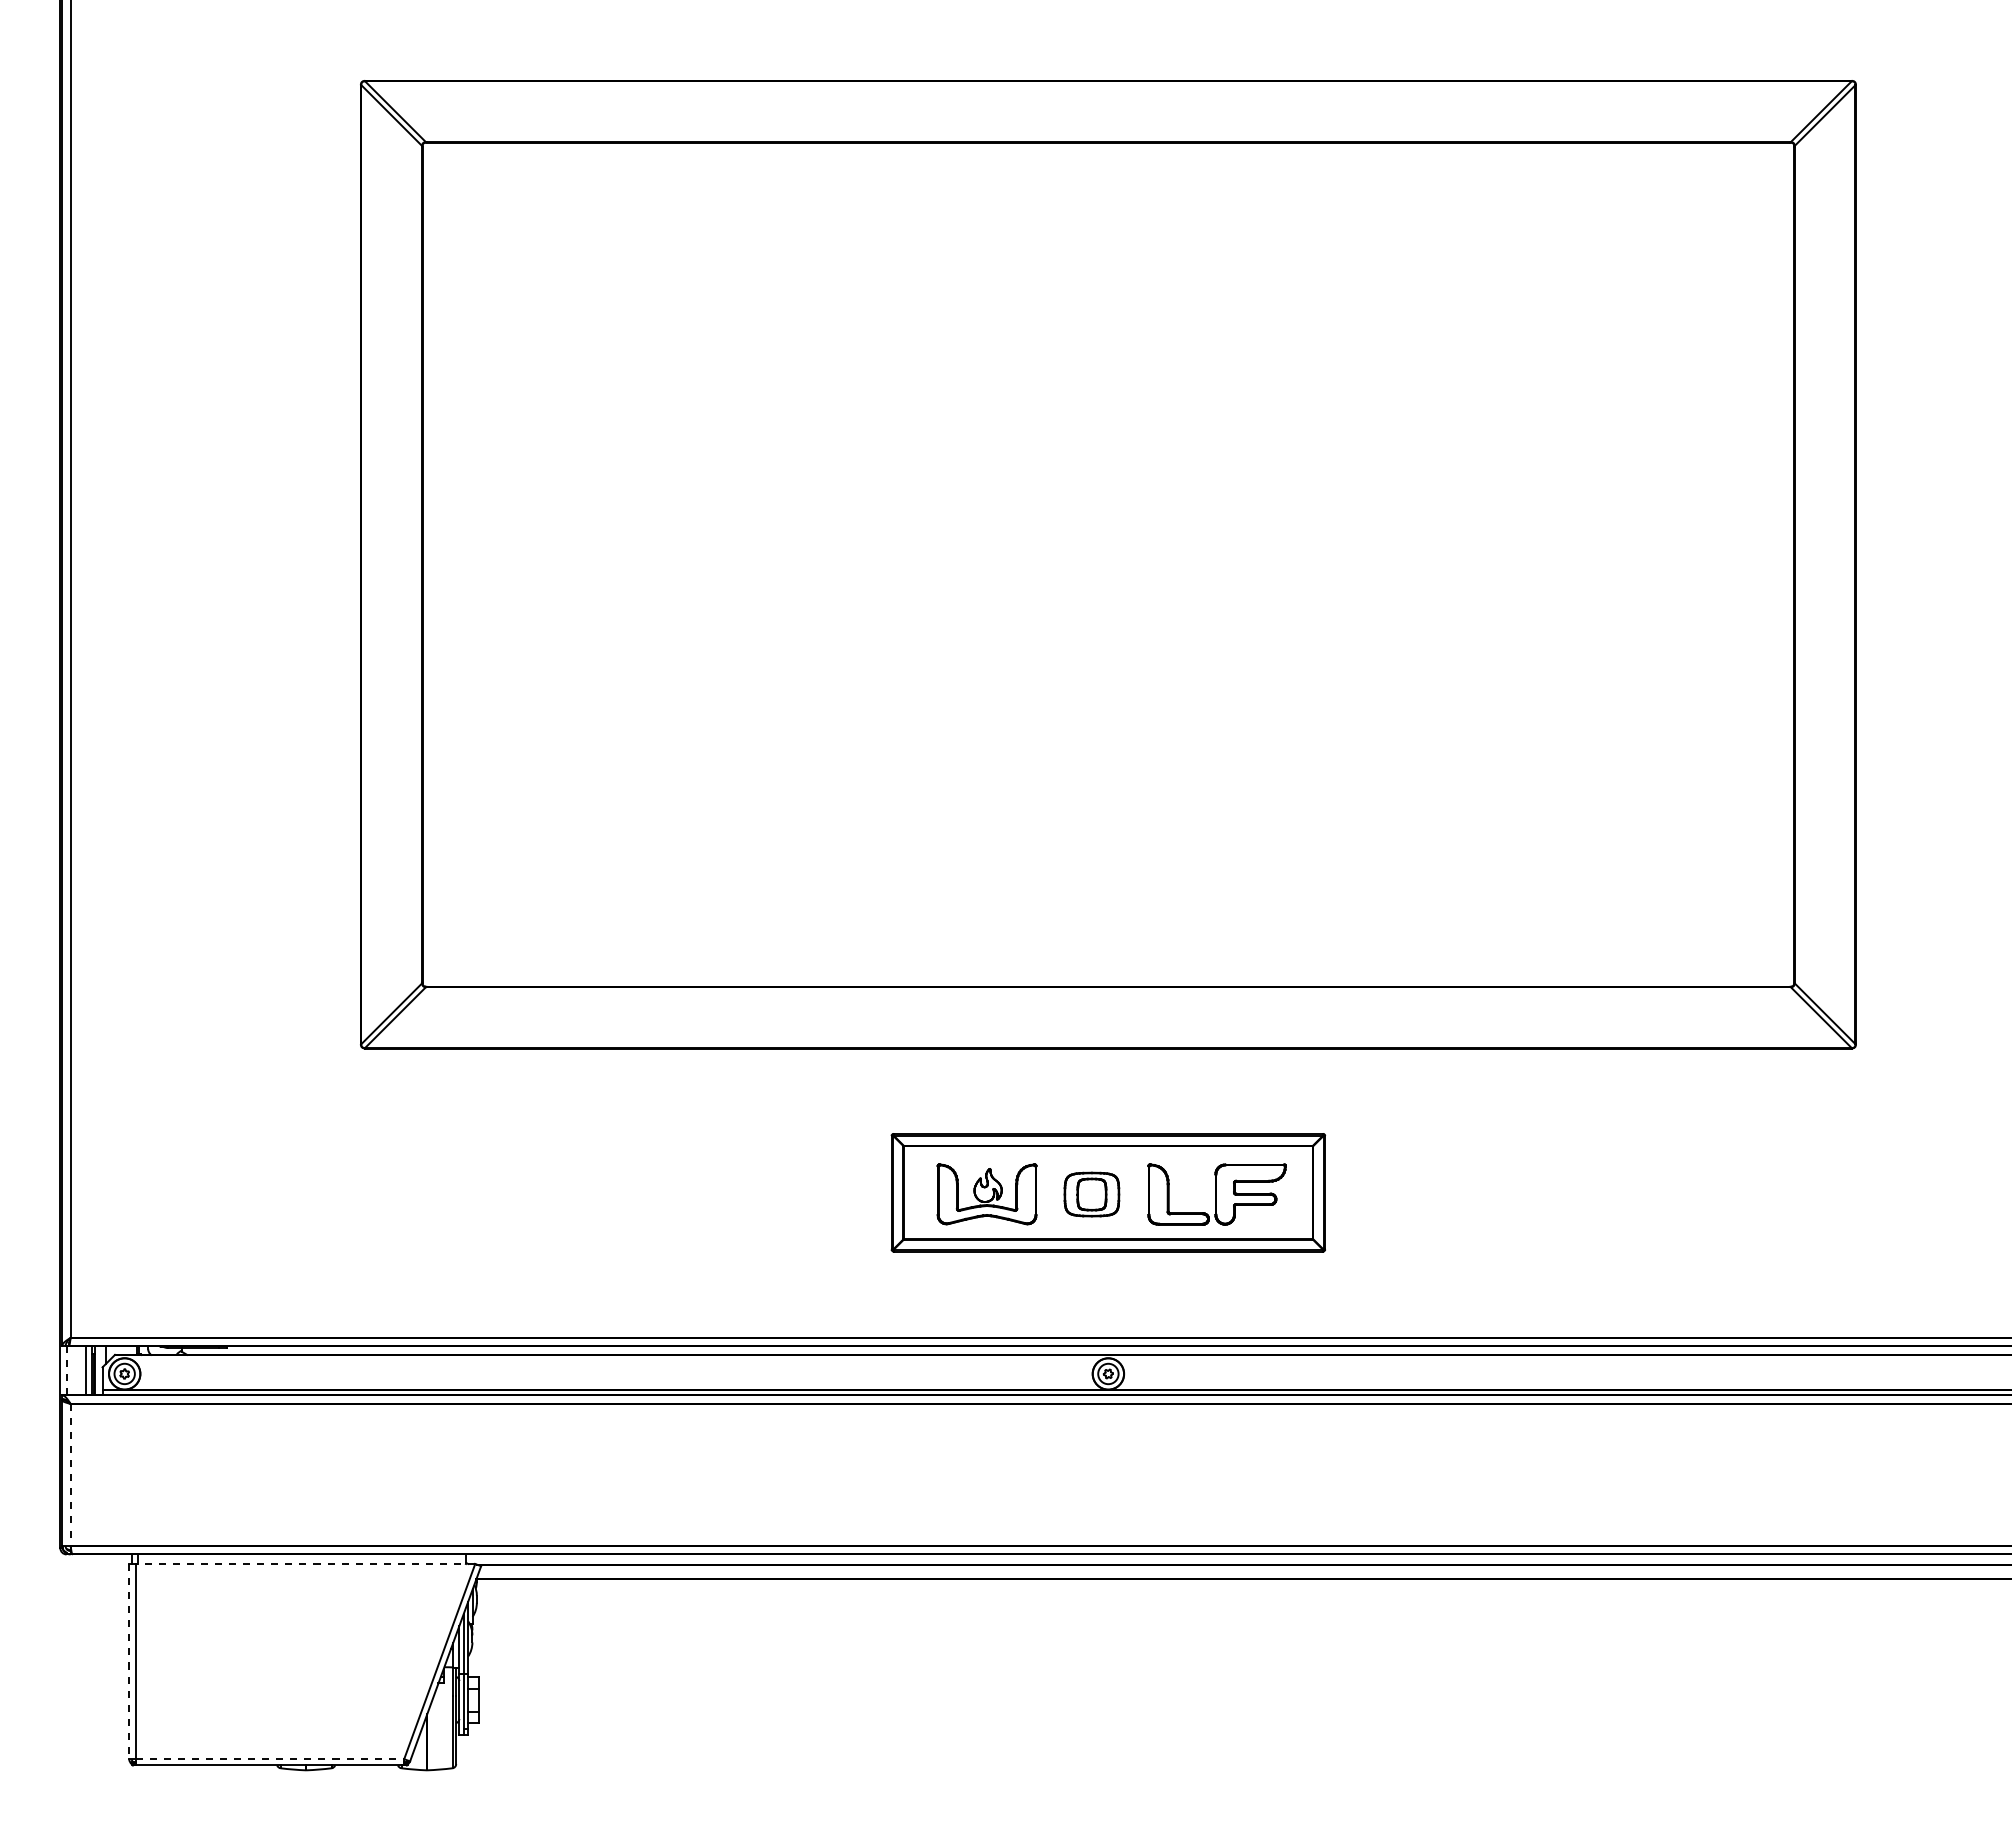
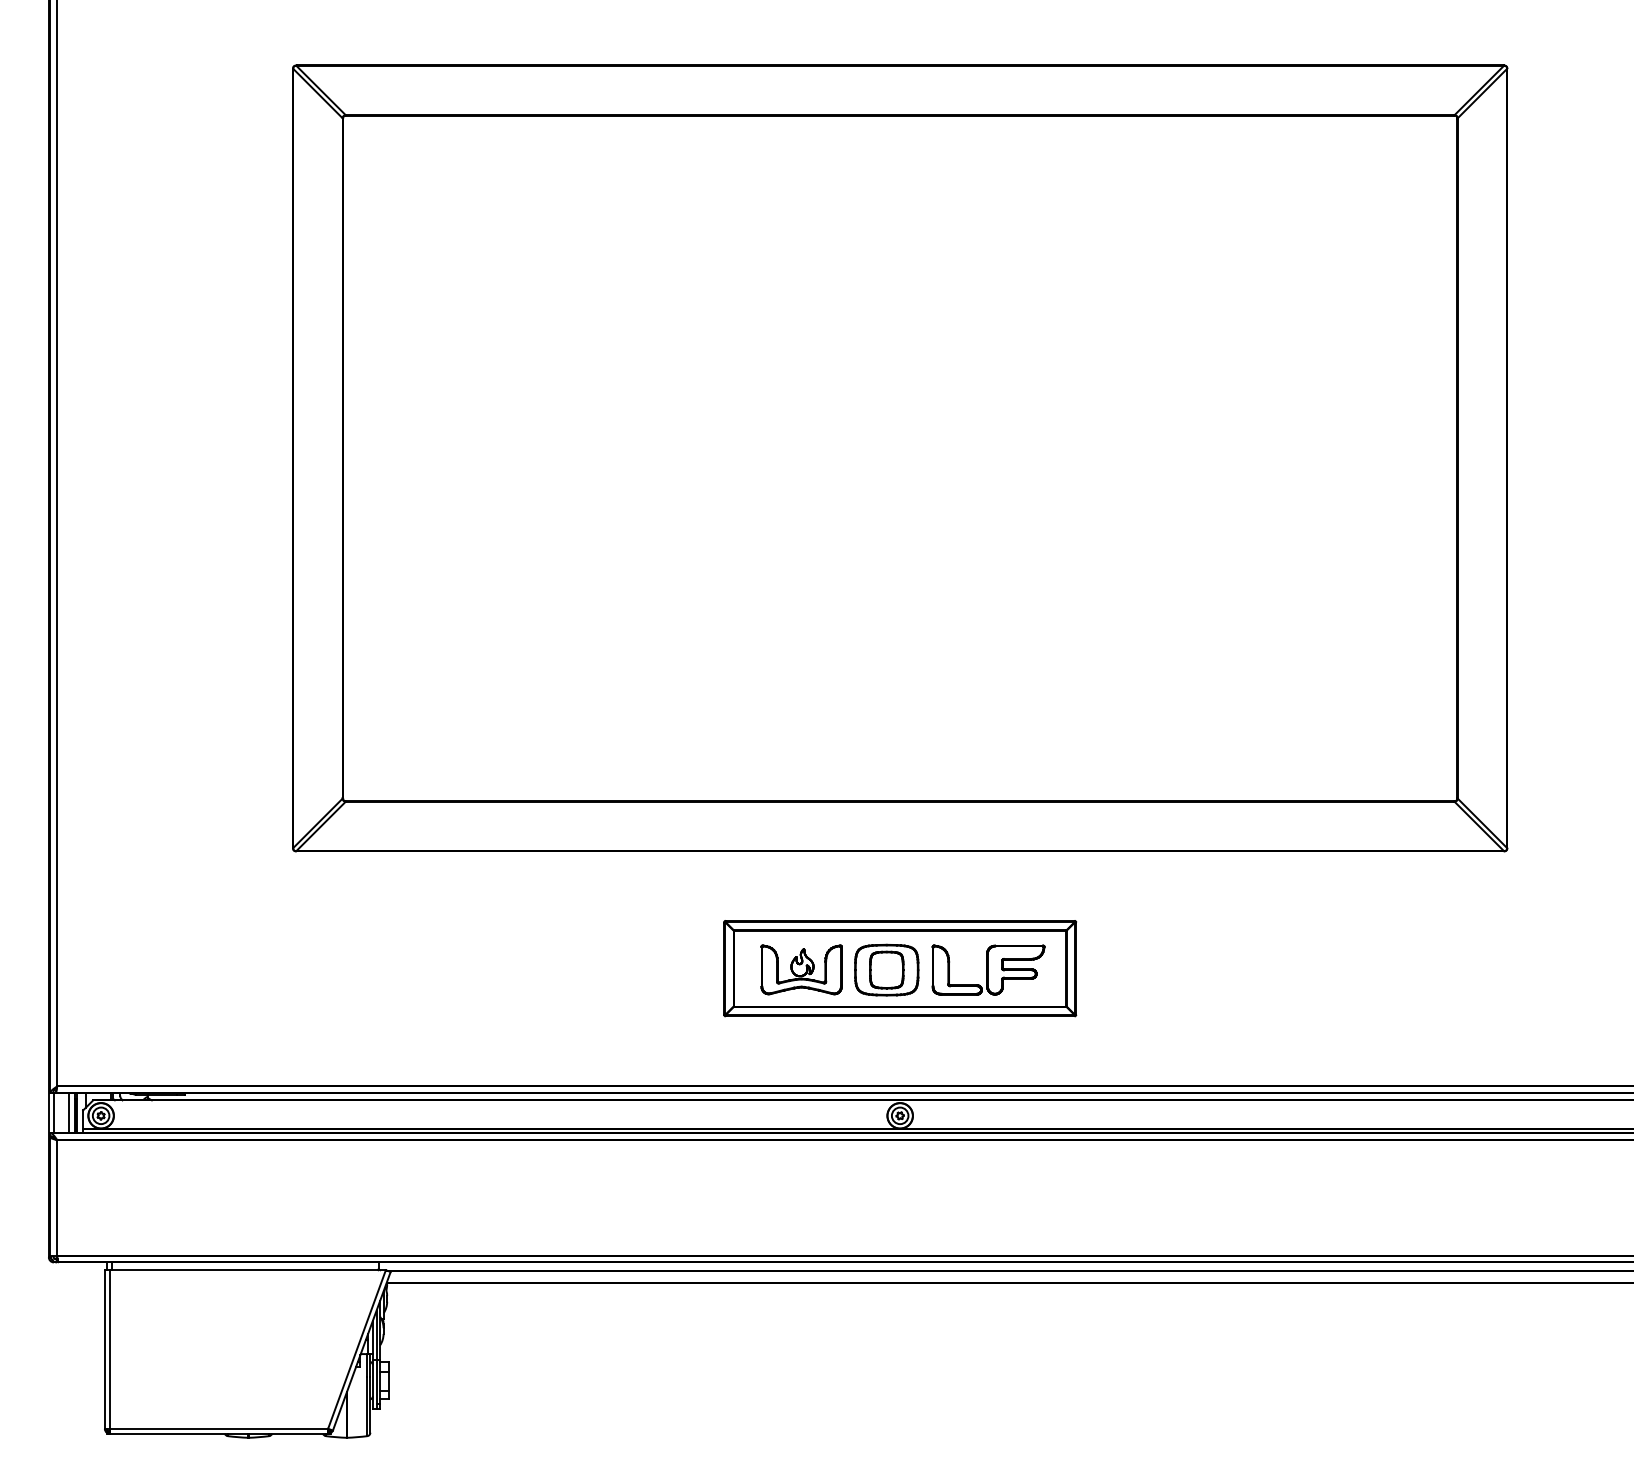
part: (1091, 1194) -> (886, 970), size x1.43
line: (66, 1370) -> (53, 1113), dashed -> solid
line: (70, 1475) -> (57, 1198), dashed -> solid
line: (305, 1564) -> (247, 1270), dashed -> solid
line: (129, 1661) -> (105, 1349), dashed -> solid
line: (270, 1759) -> (219, 1429), dashed -> solid

